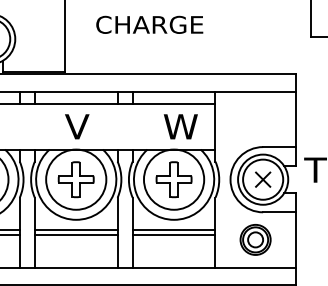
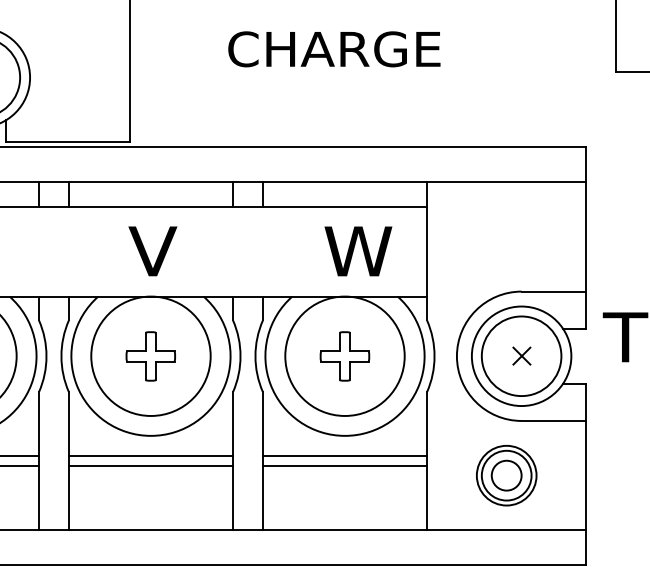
text: (149, 24) -> (333, 48), moved
part: (75, 179) -> (149, 355), size x0.7
part: (173, 179) -> (343, 355), size x0.7
part: (263, 179) -> (522, 355), size x0.6

